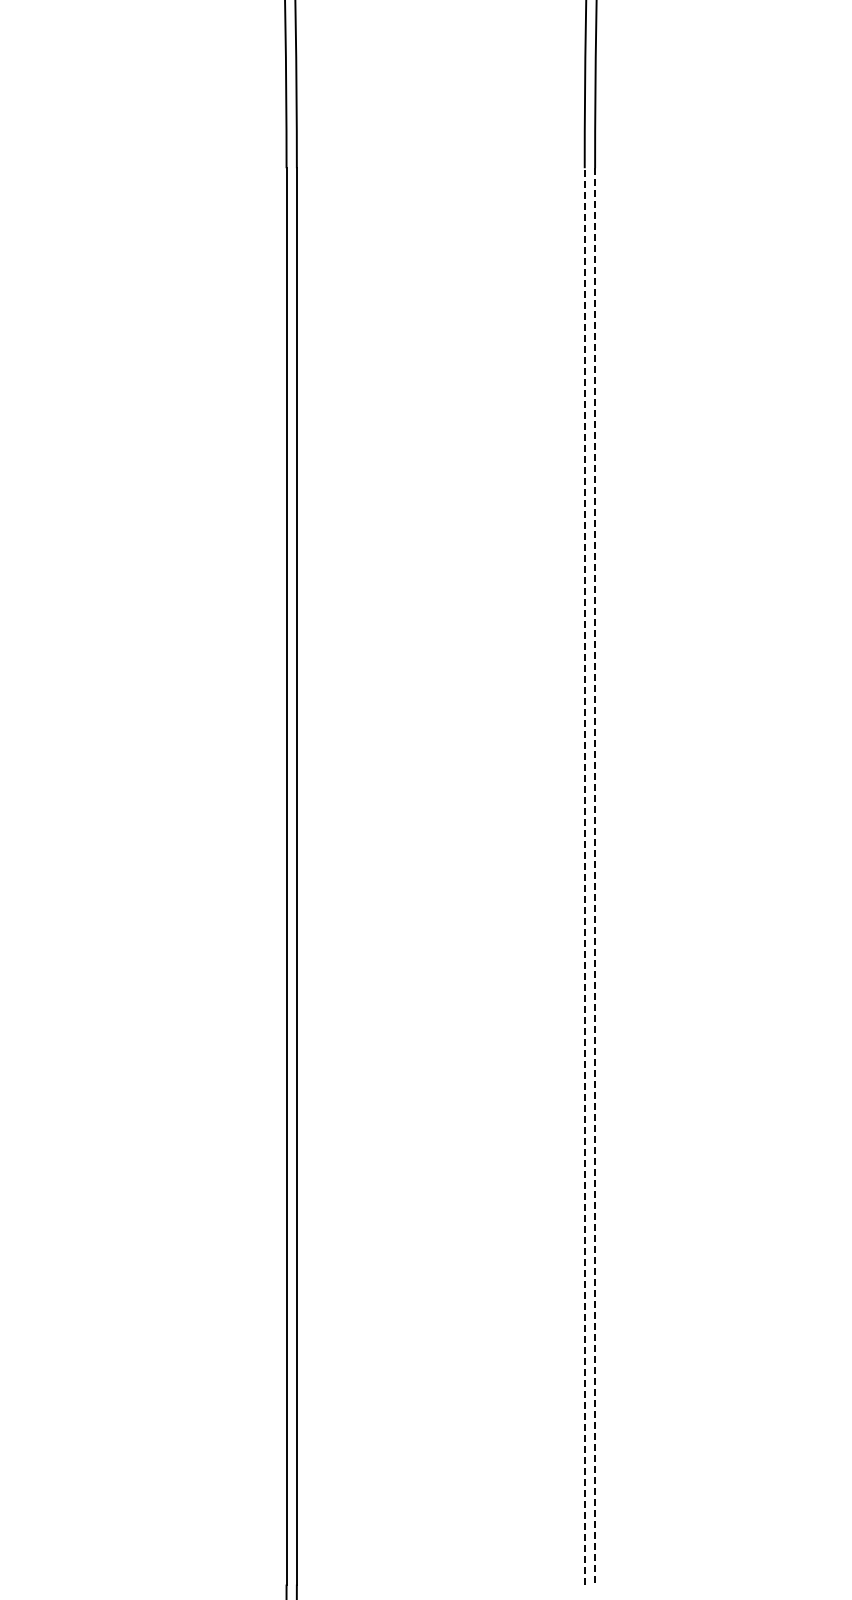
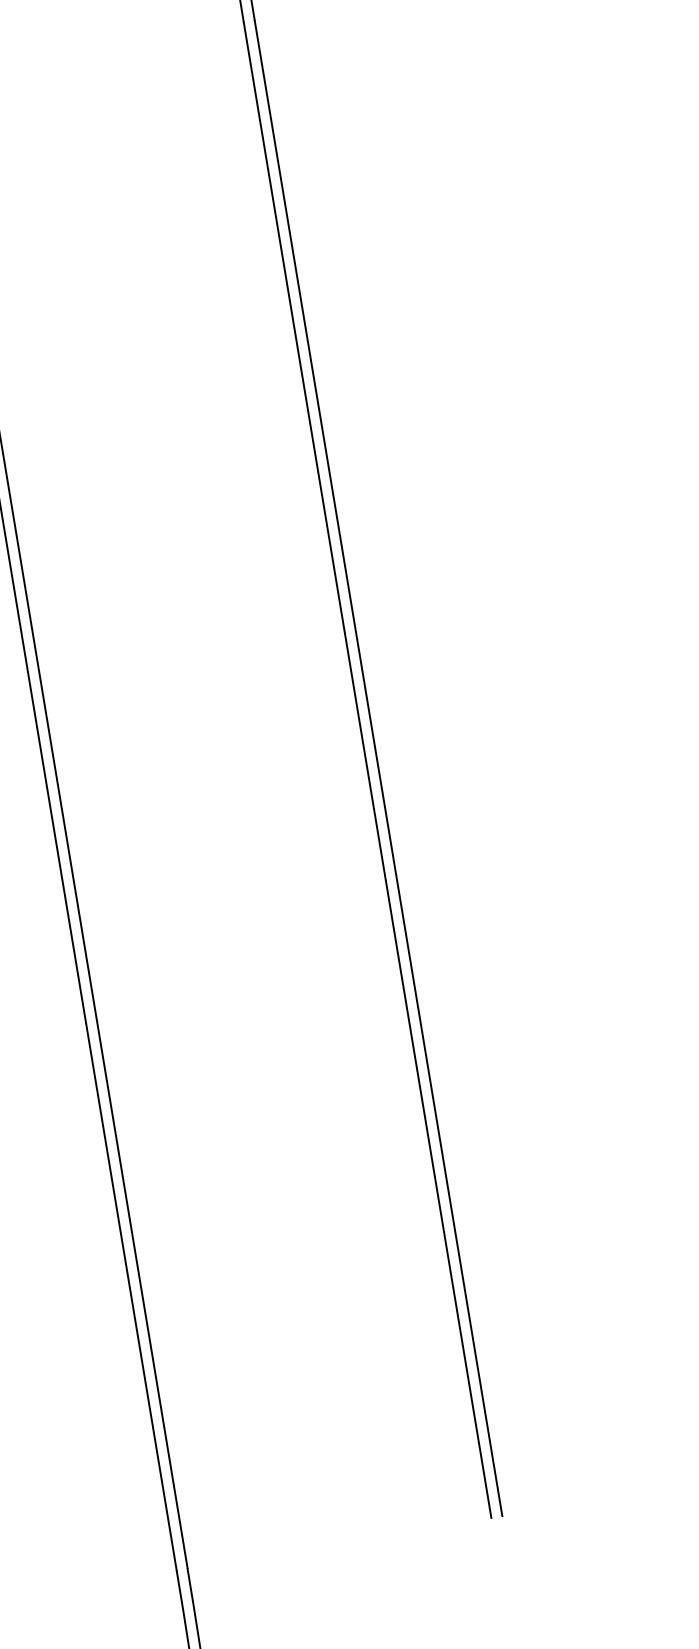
line: (584, 875) -> (367, 769), dashed -> solid
line: (595, 876) -> (379, 768), dashed -> solid

